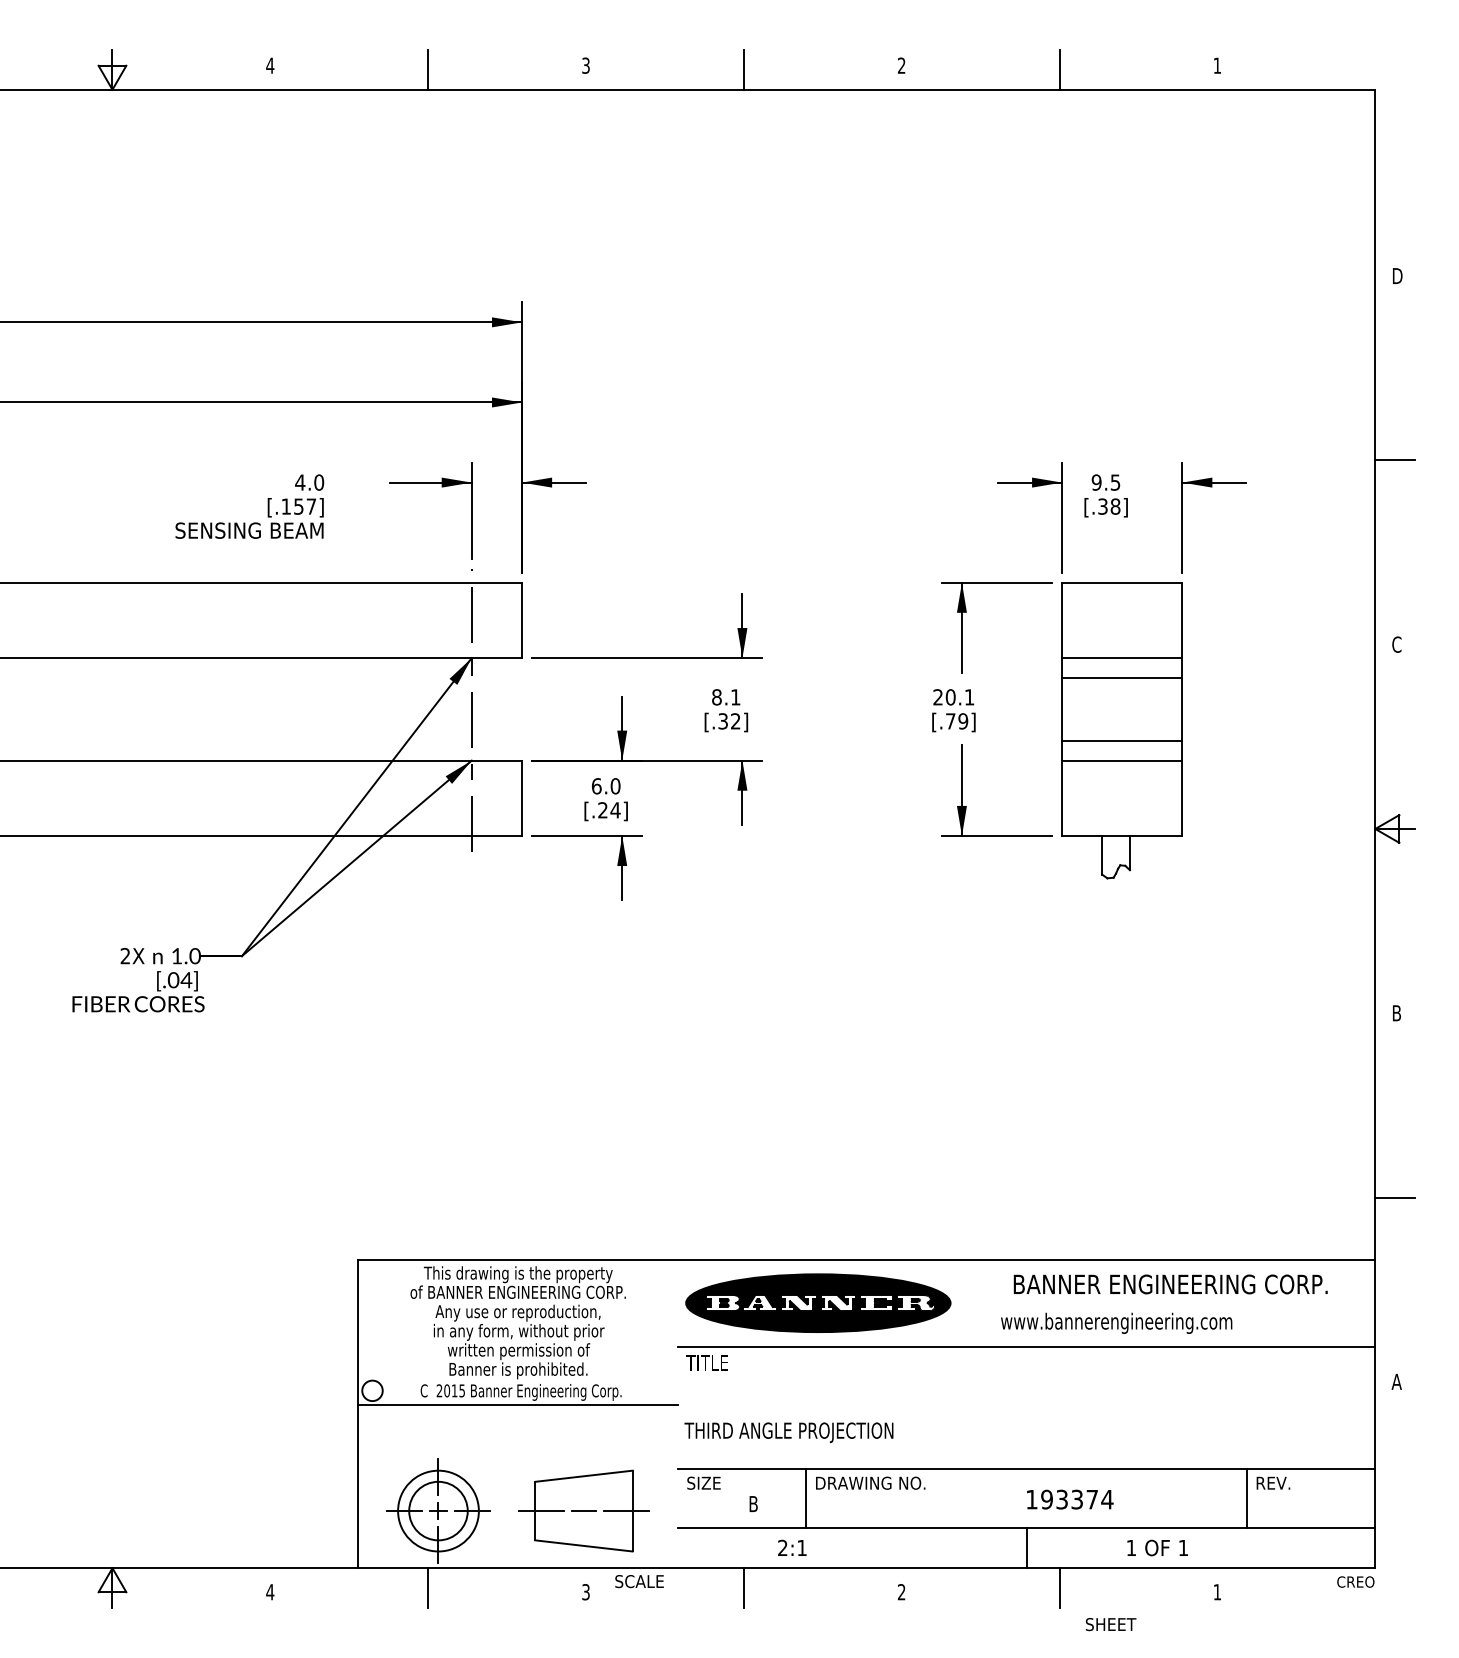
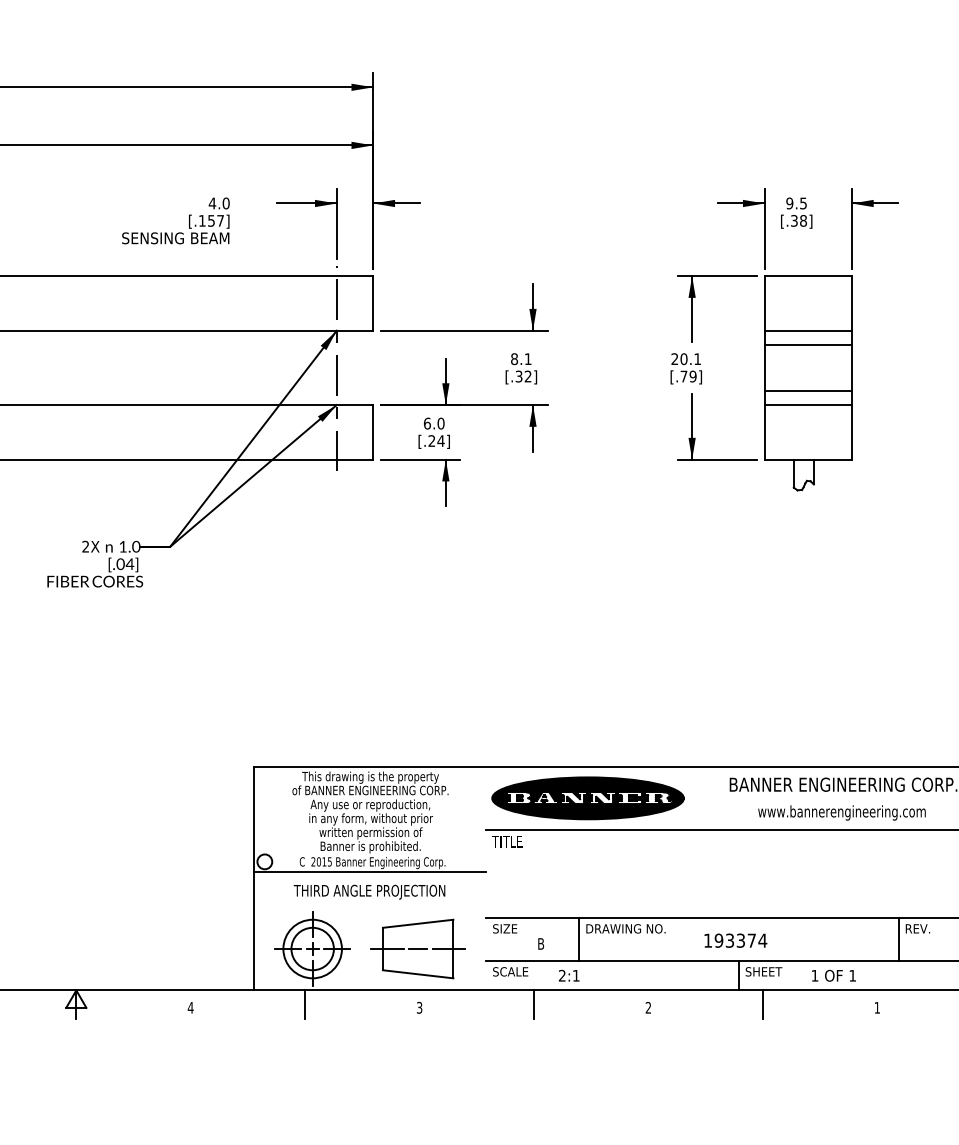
text: (1116, 1322) -> (841, 812), moved
text: (788, 1432) -> (369, 892), moved
text: (1070, 1499) -> (736, 940), moved
text: (639, 1581) -> (510, 971), moved
text: (1110, 1624) -> (763, 971), moved

